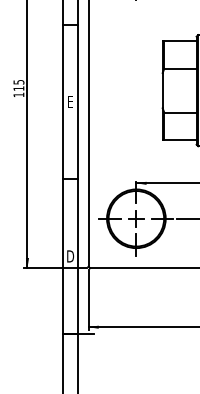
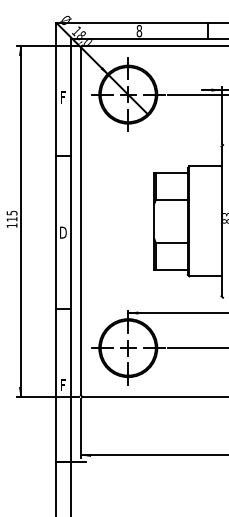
text: (70, 101) -> (63, 232), E -> D
text: (69, 256) -> (62, 385), D -> F

